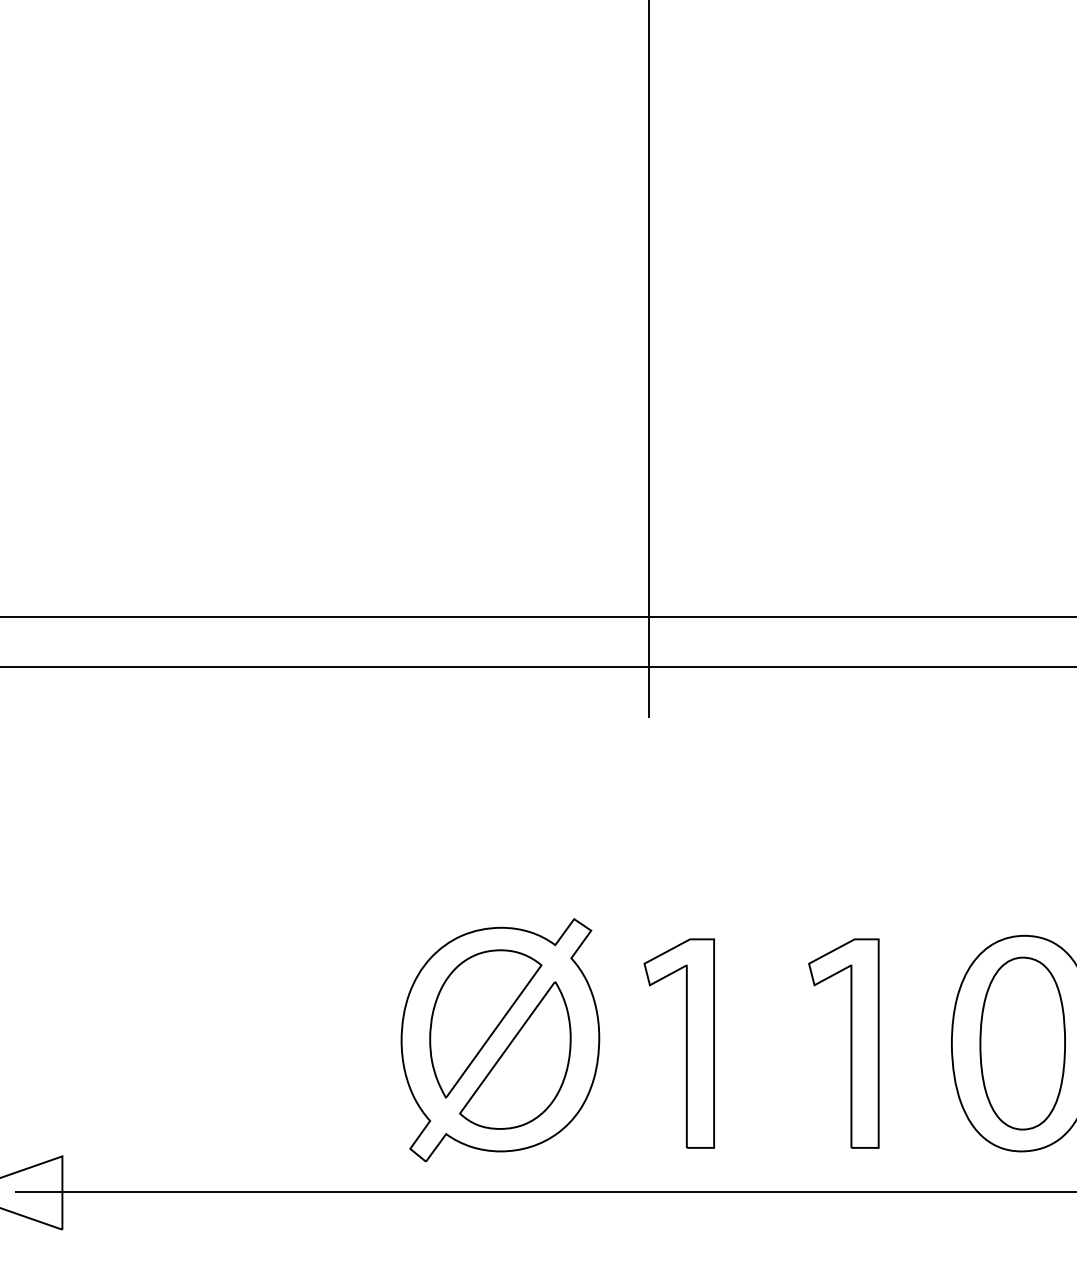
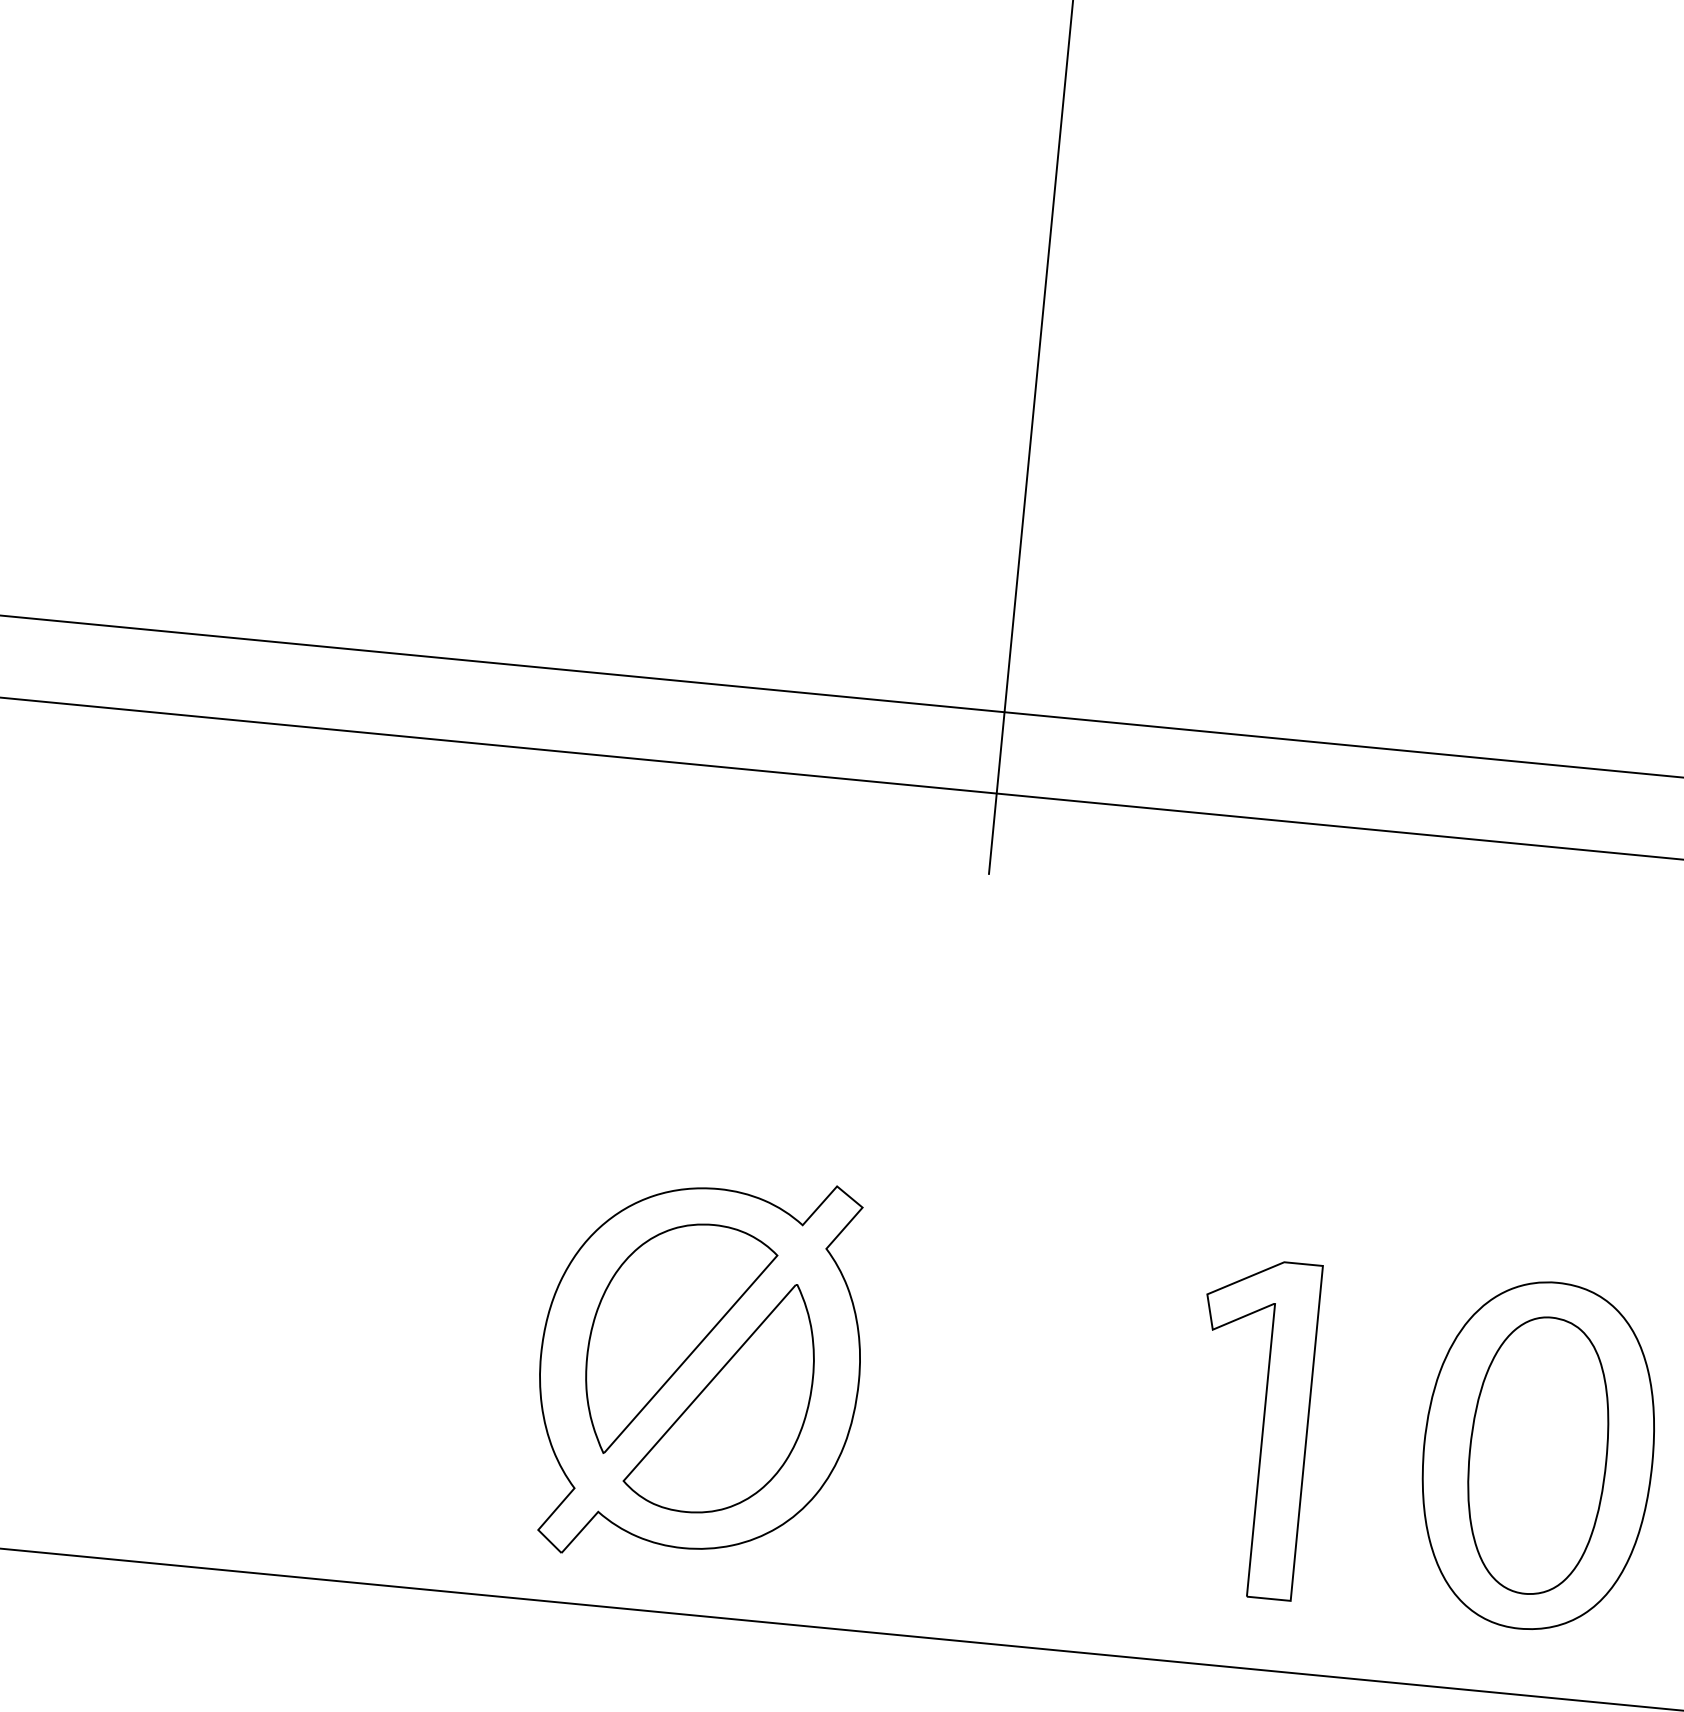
part: (686, 1043) -> (998, 1403), removed

